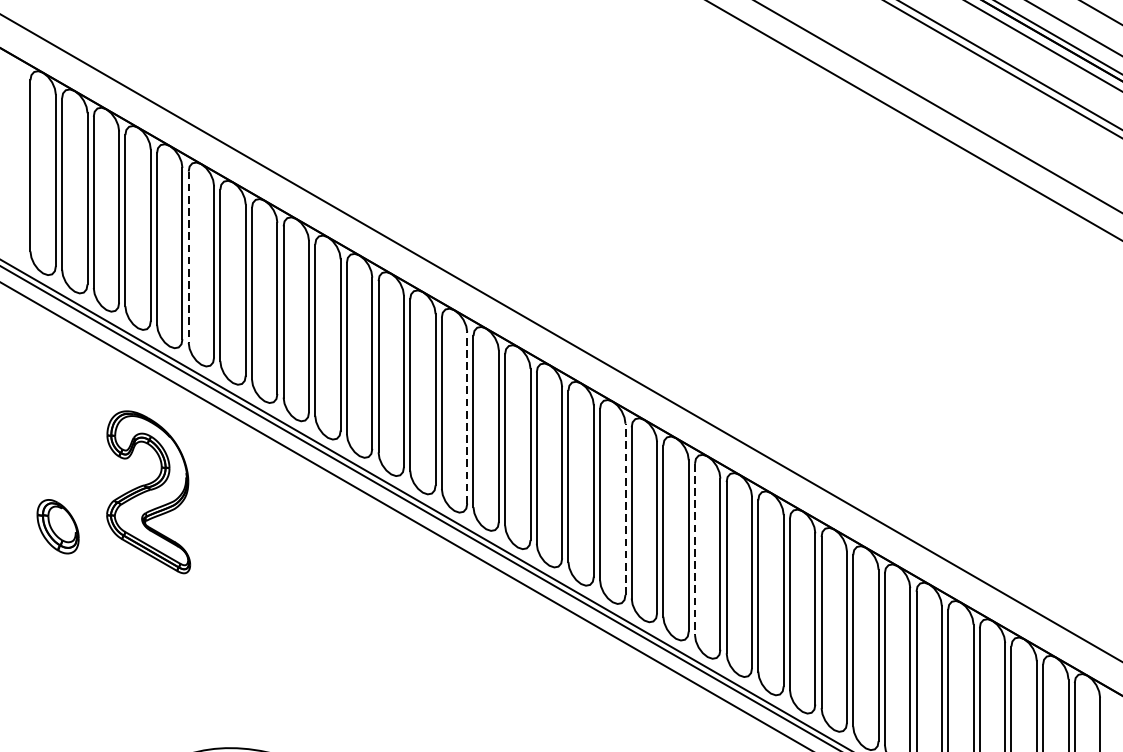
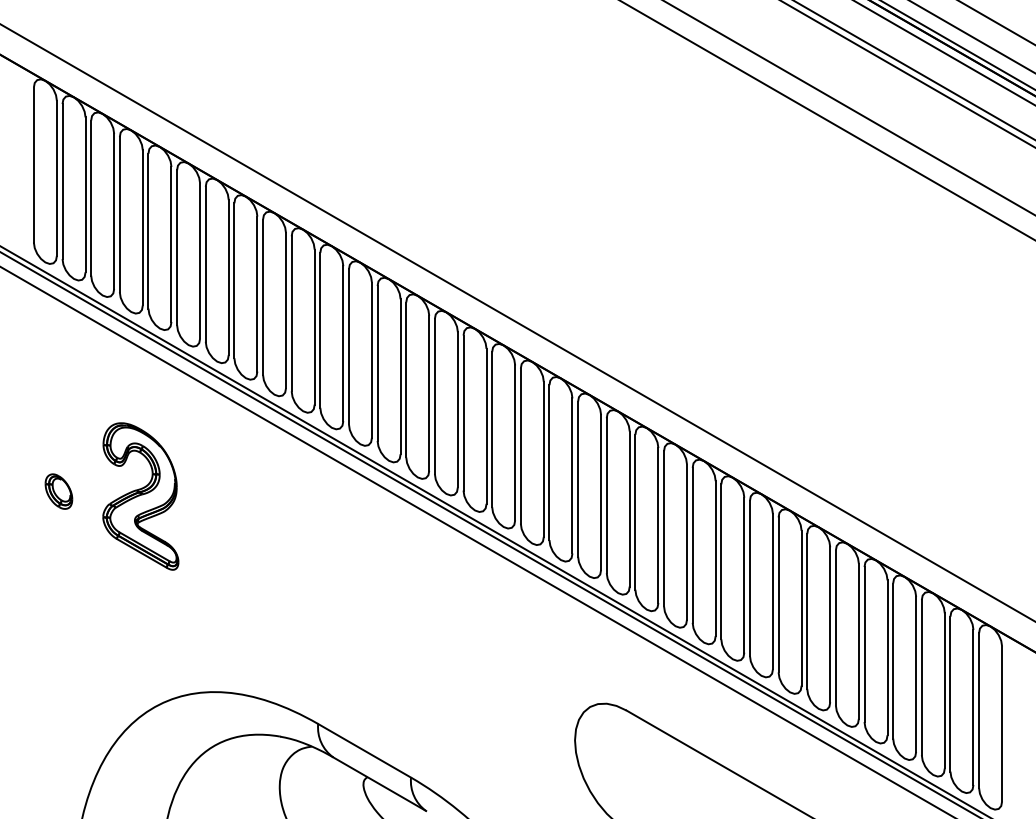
line: (189, 258) -> (177, 248), dashed -> solid
line: (467, 417) -> (429, 392), dashed -> solid
part: (148, 492) -> (140, 496), moved
line: (625, 508) -> (572, 475), dashed -> solid
part: (57, 526) -> (58, 491), size x0.71
line: (695, 549) -> (635, 512), dashed -> solid

